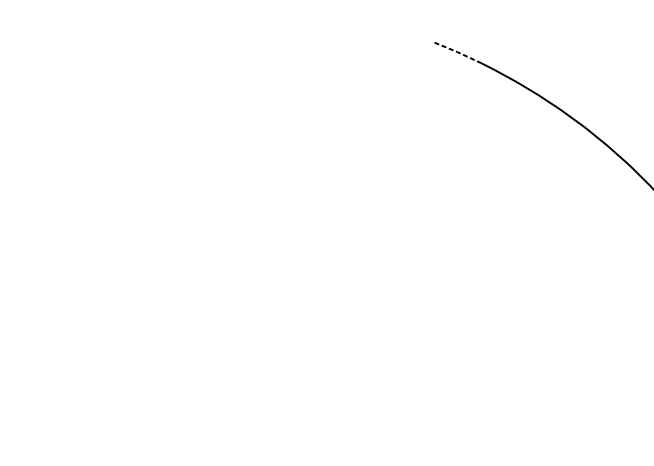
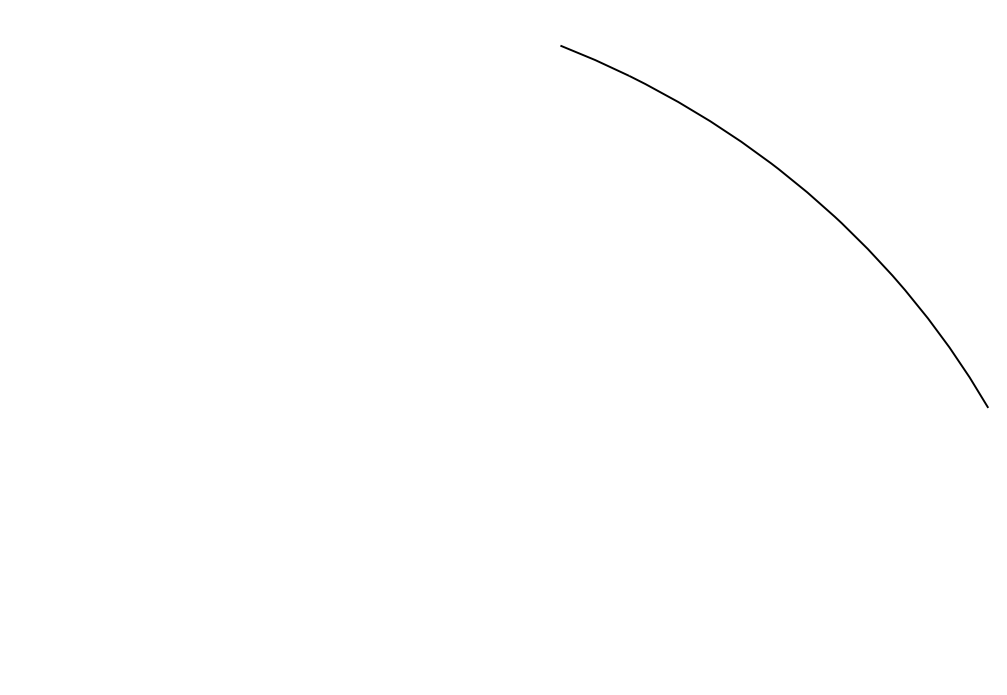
line: (457, 52) -> (595, 60), dashed -> solid

